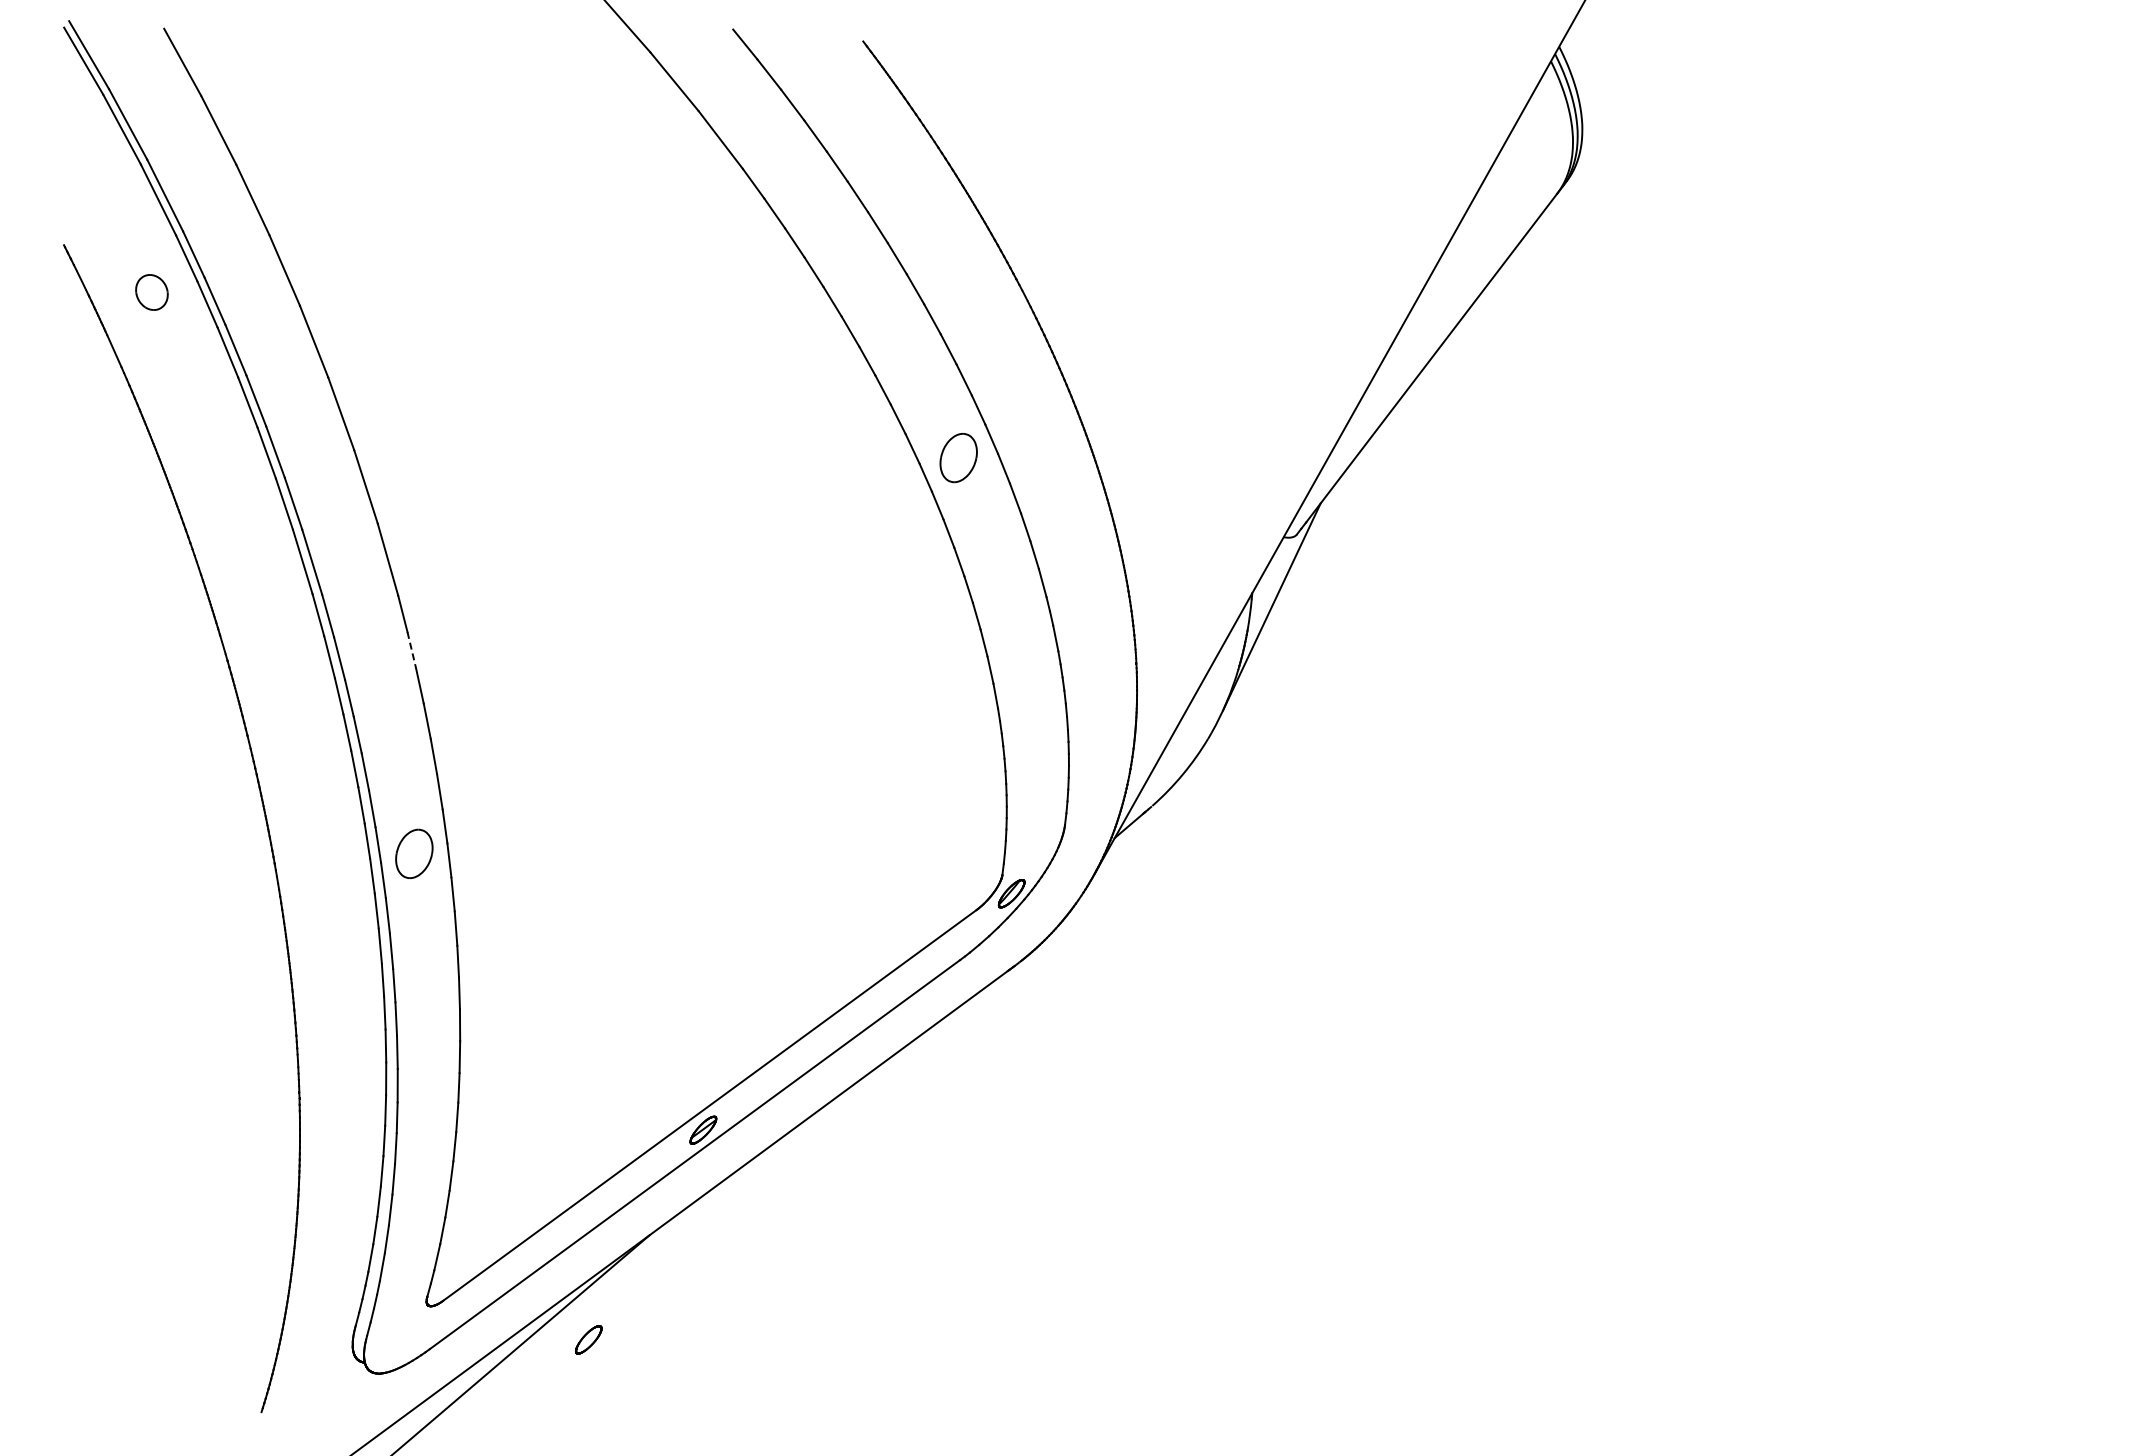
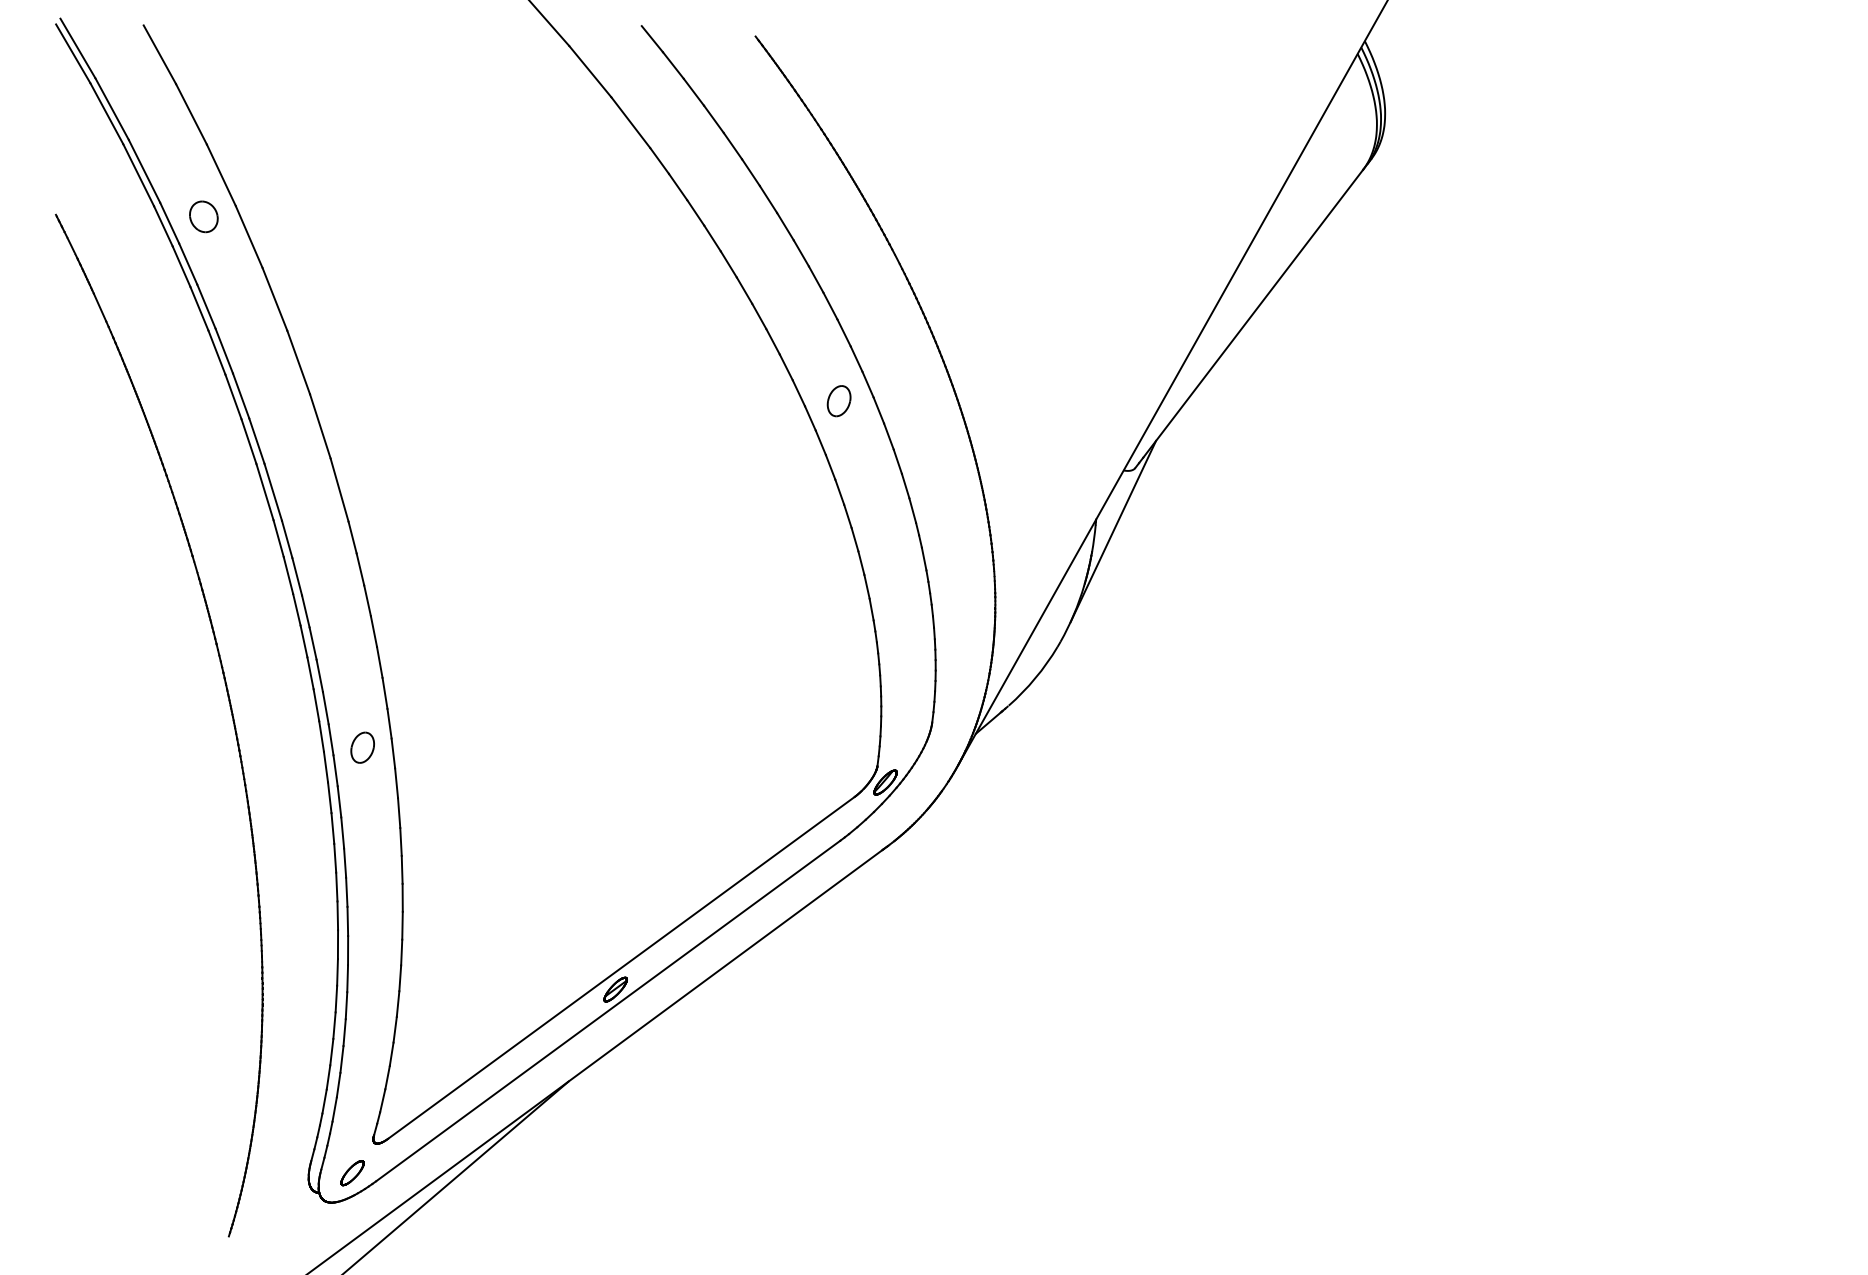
part: (151, 292) -> (203, 216), moved
part: (958, 457) -> (839, 400), size x0.71
line: (411, 650) -> (360, 569), dashed -> solid
part: (414, 853) -> (362, 747), size x0.71
part: (588, 1339) -> (352, 1172), moved

